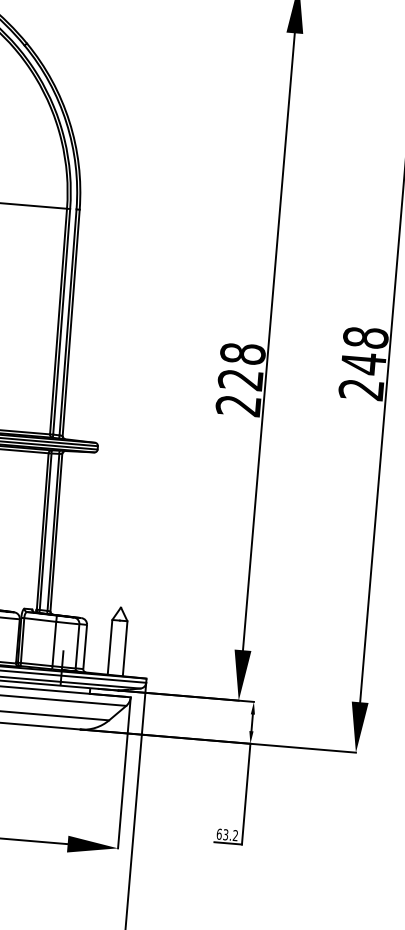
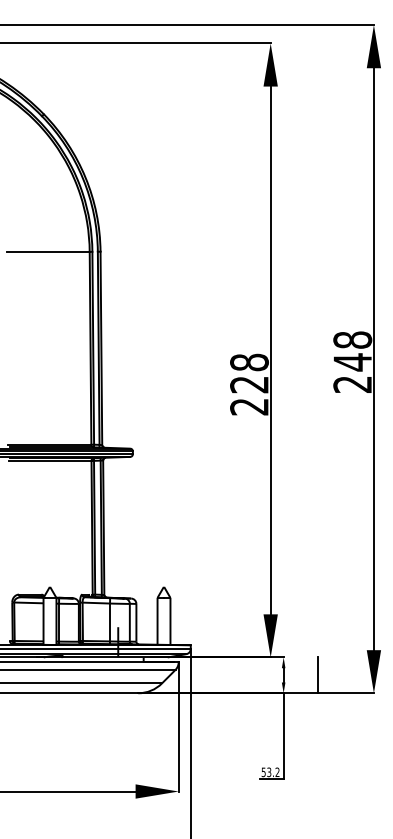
line: (291, 726) -> (317, 675), added
text: (219, 834) -> (263, 772), 63.2 -> 53.2

